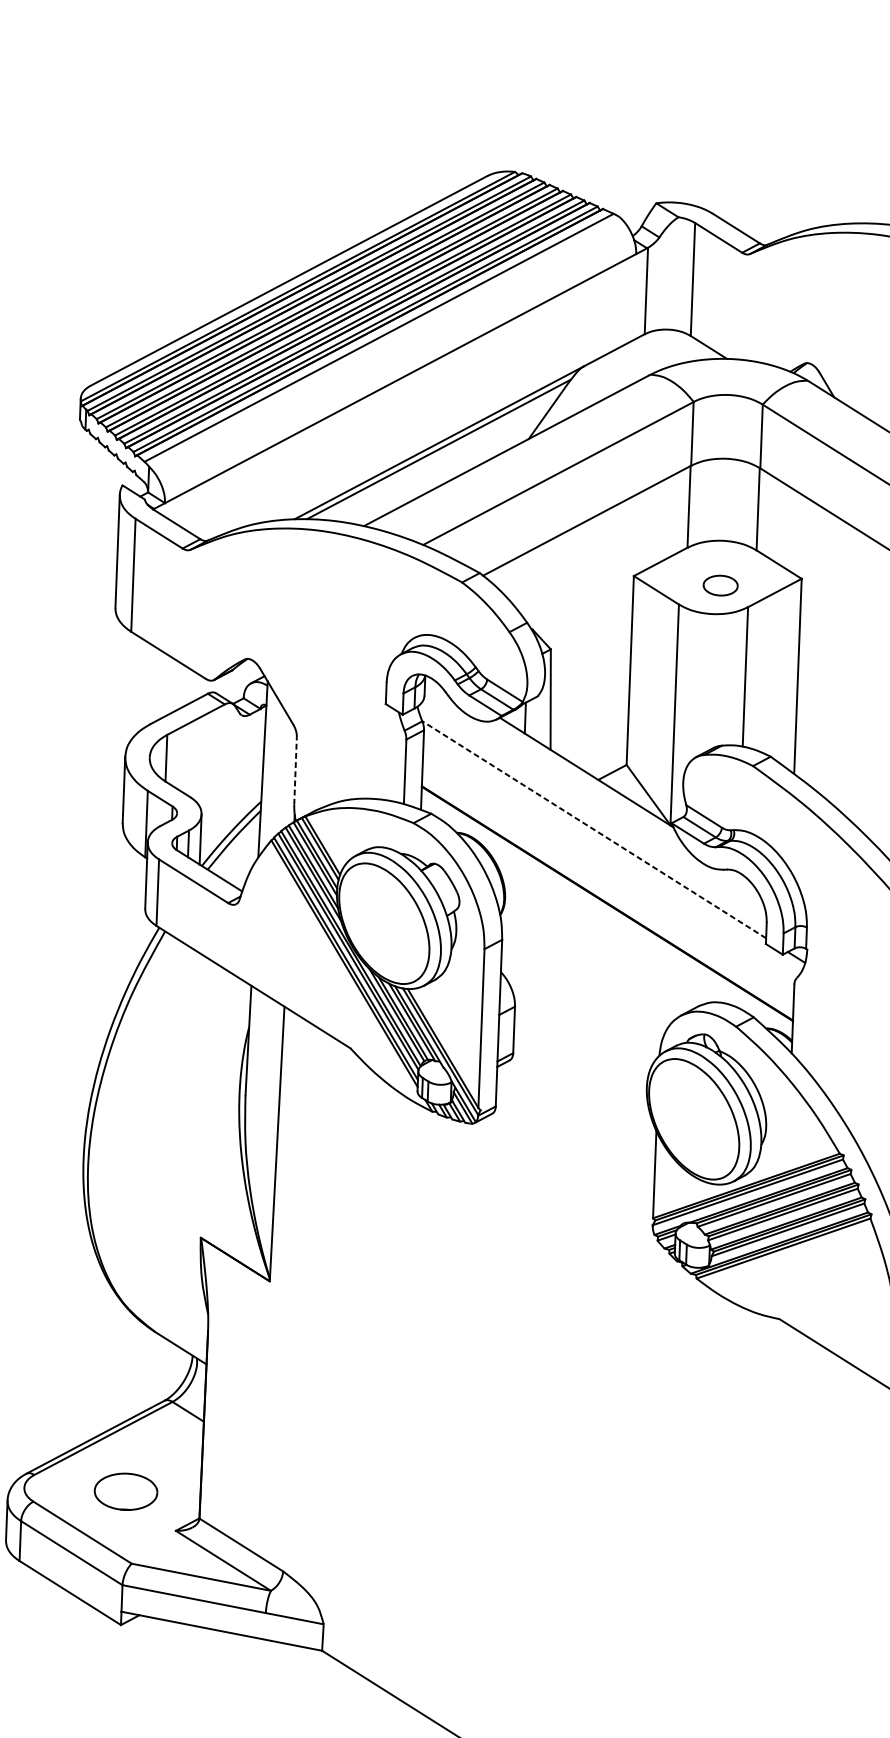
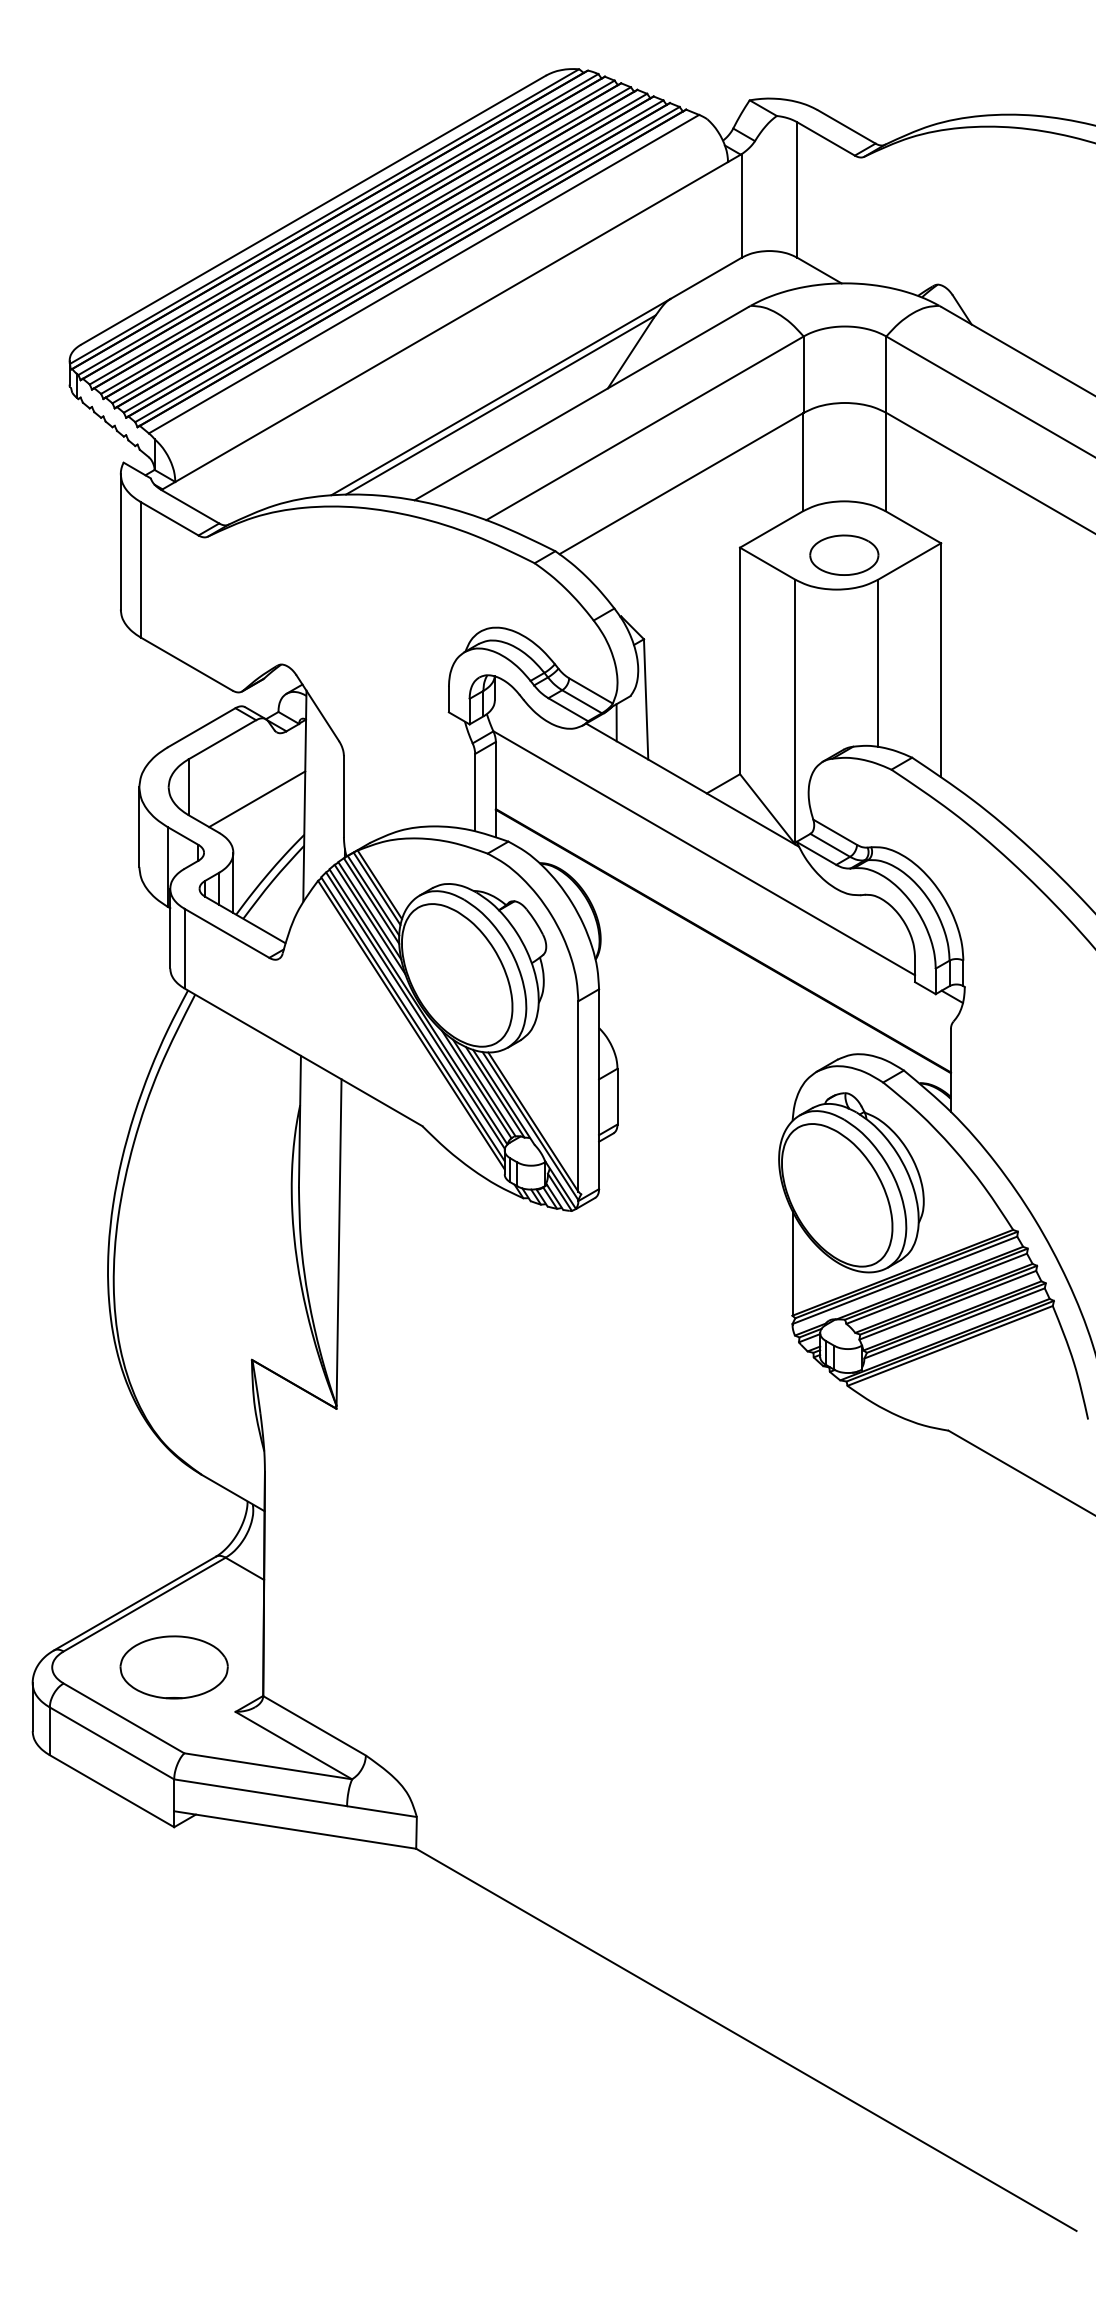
part: (720, 585) -> (844, 554), size x1.67
line: (223, 770) -> (257, 799), added
line: (295, 770) -> (343, 796), dashed -> solid
line: (594, 829) -> (704, 853), dashed -> solid
part: (125, 1491) -> (173, 1667), size x1.43

